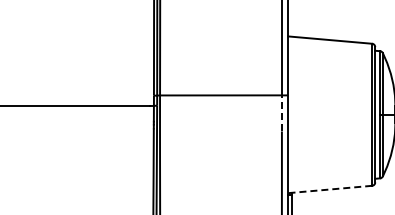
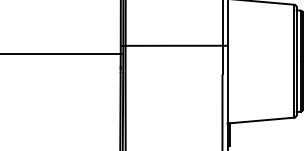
line: (281, 112) -> (222, 59), dashed -> solid
line: (329, 189) -> (260, 120), dashed -> solid

